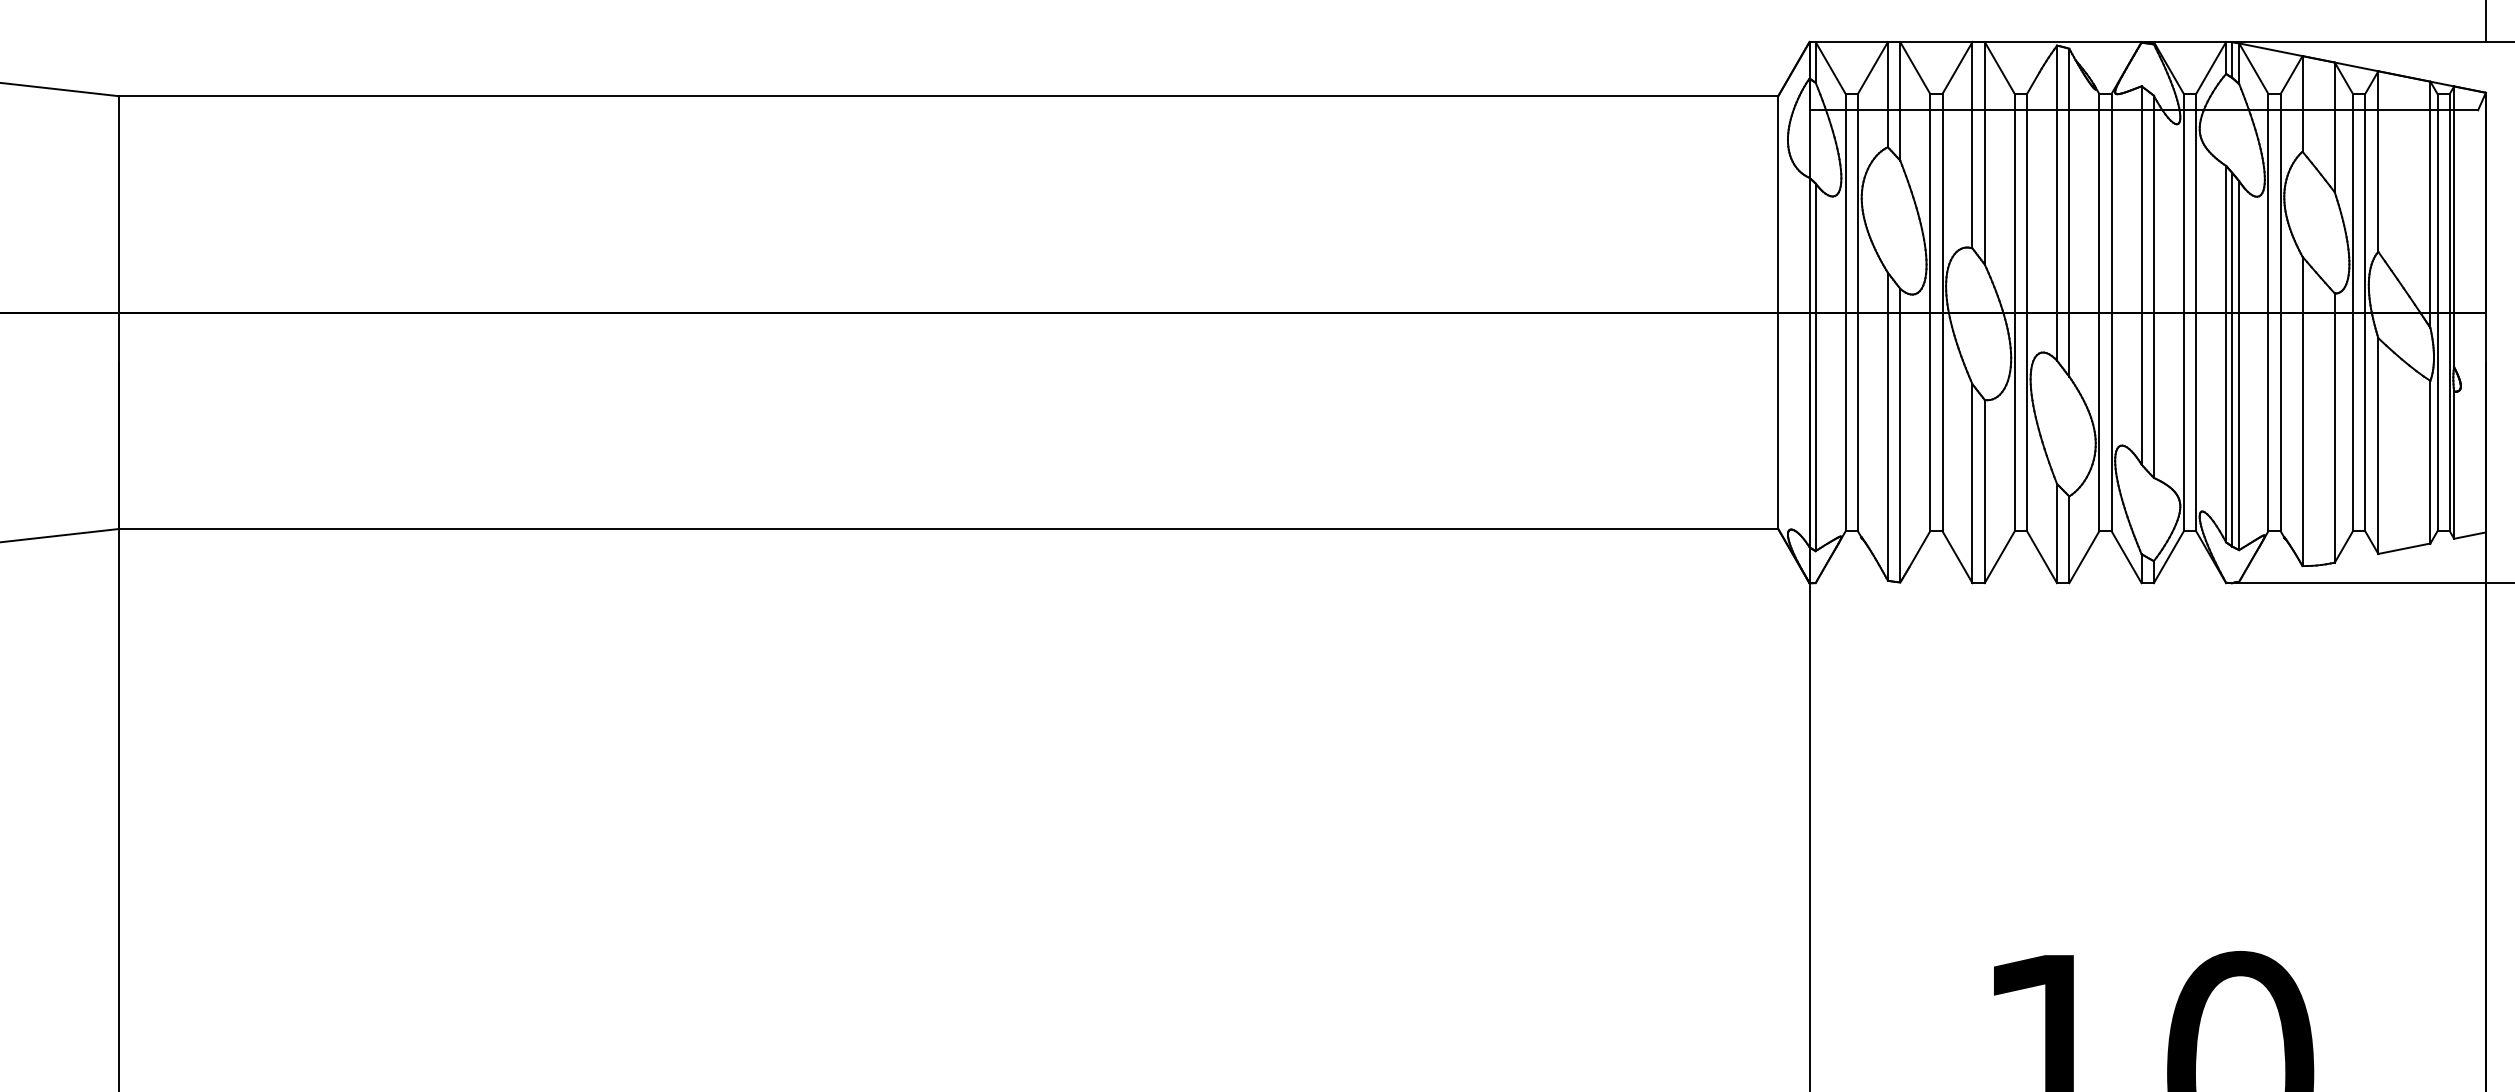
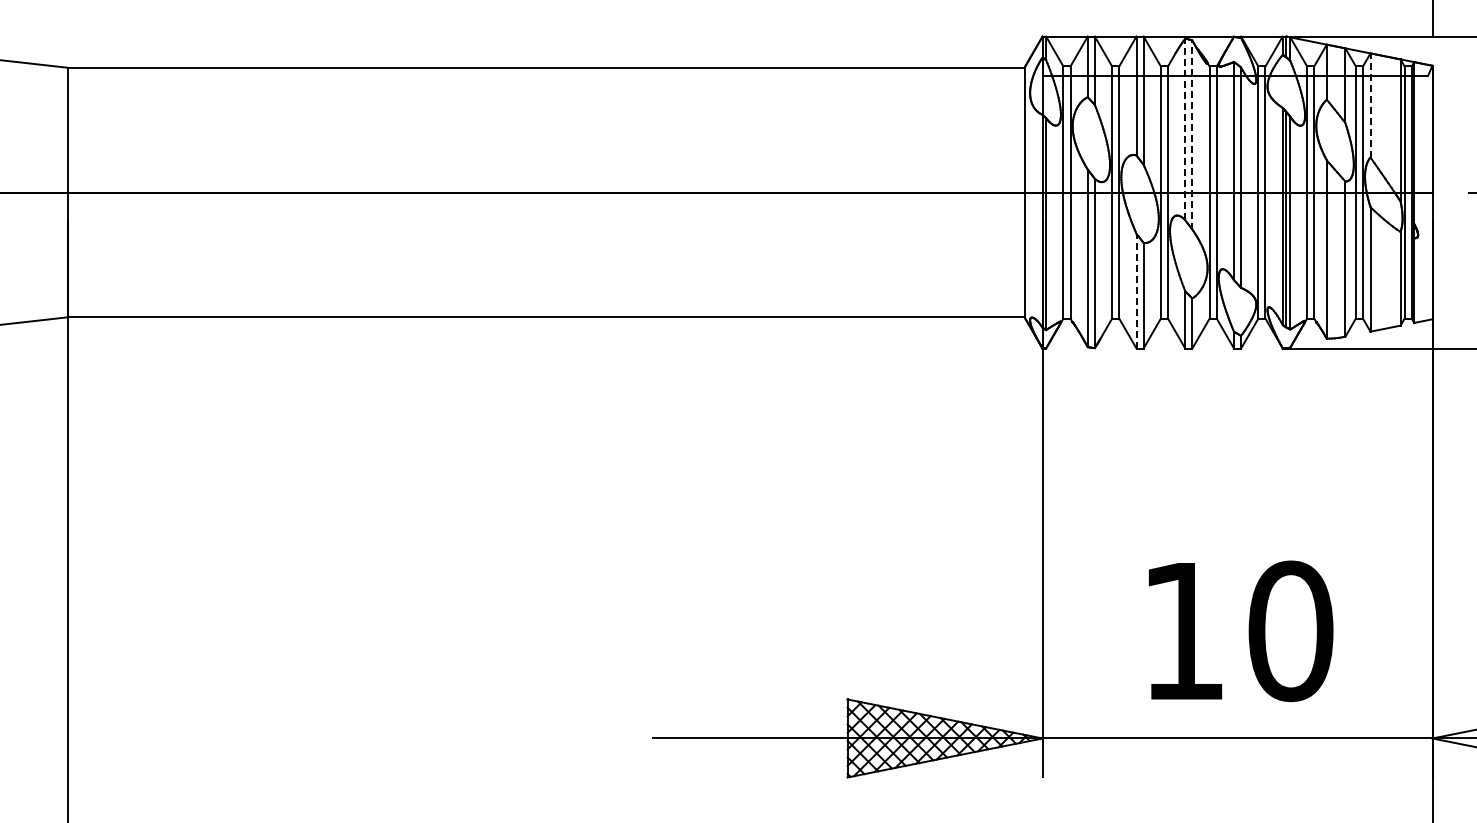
line: (2378, 159) -> (1370, 104), solid -> dashed
line: (2057, 203) -> (1185, 129), solid -> dashed
line: (2069, 211) -> (1192, 134), solid -> dashed
line: (1972, 482) -> (1136, 290), solid -> dashed

